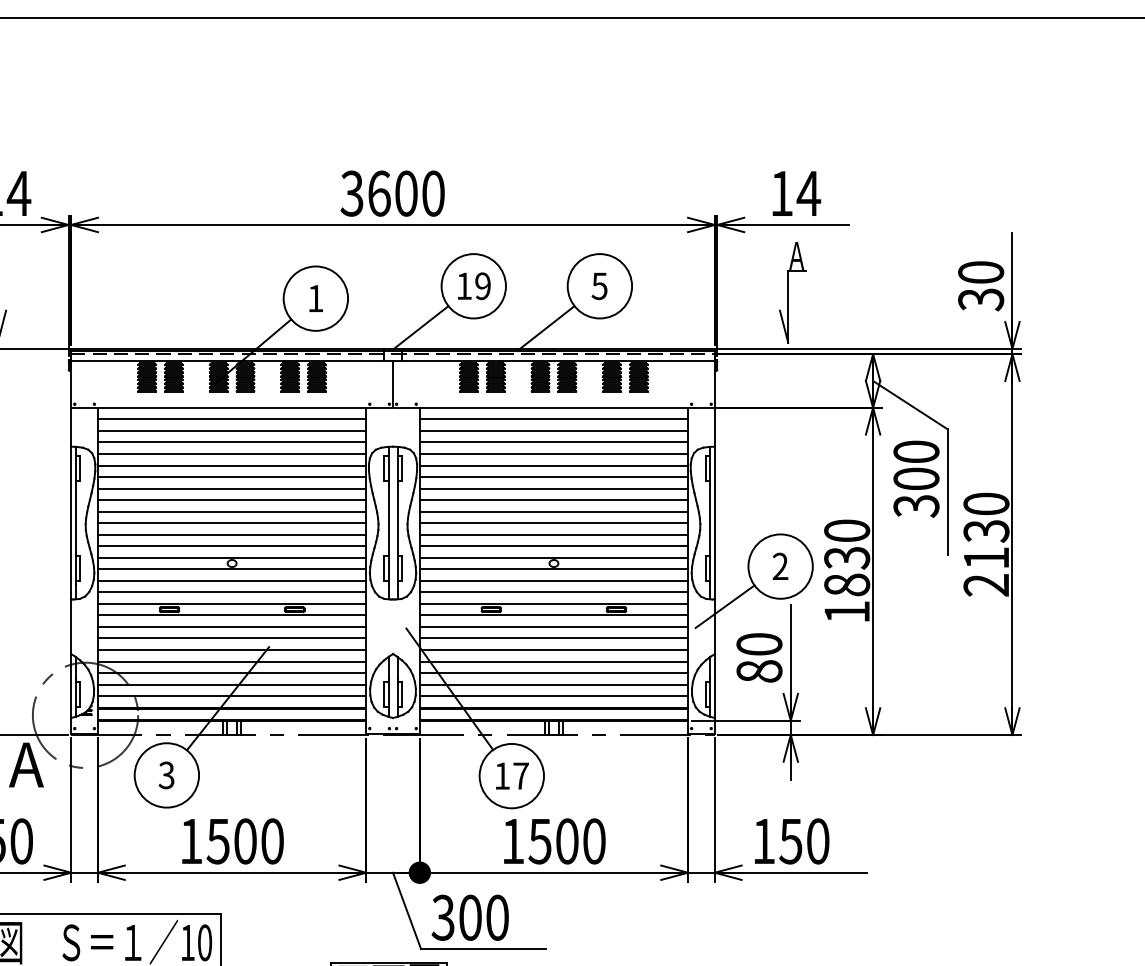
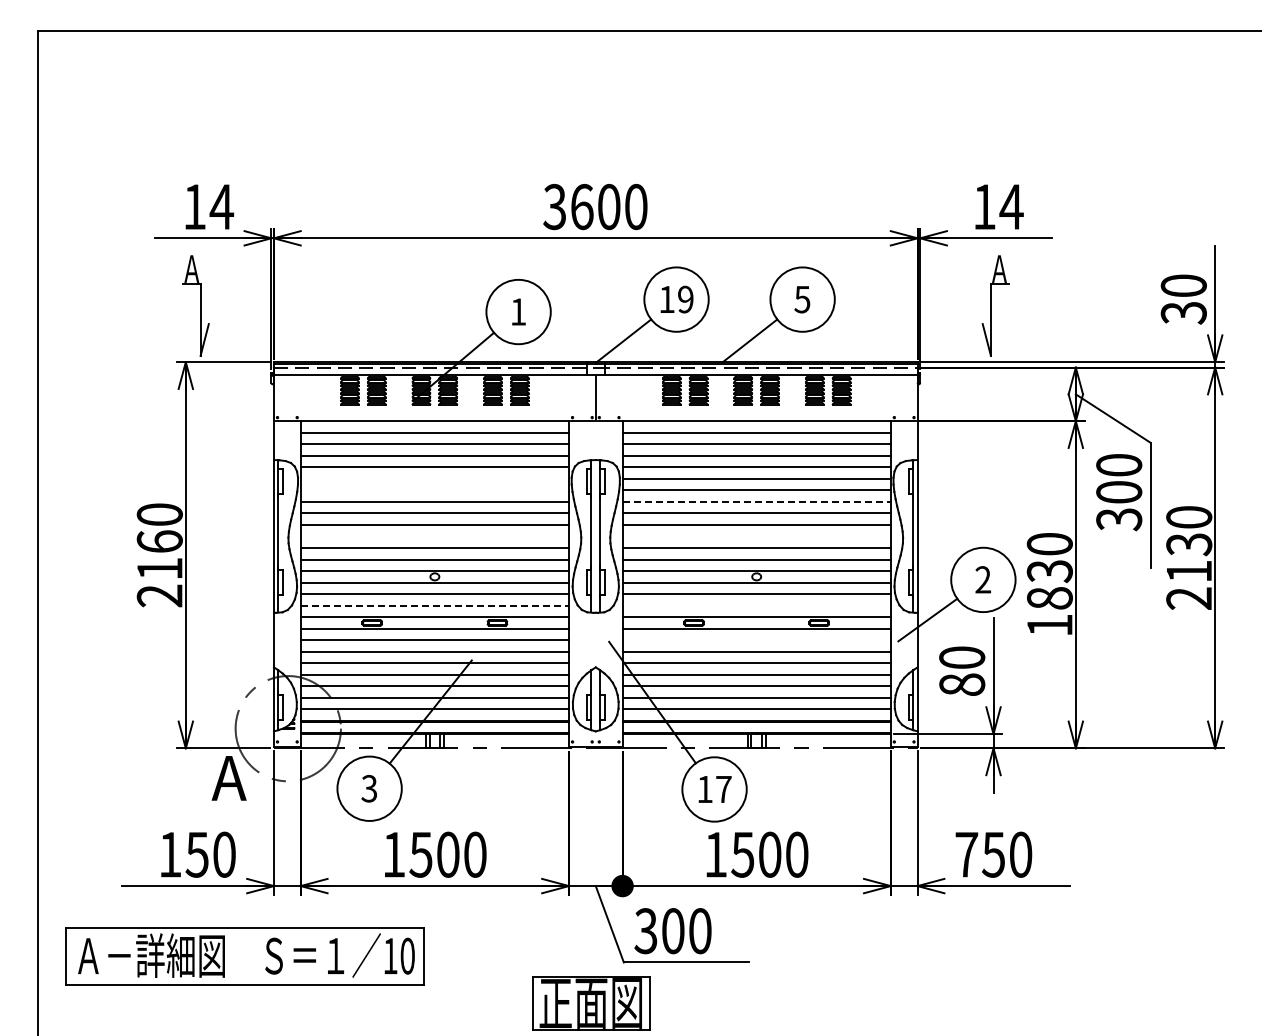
line: (231, 465) -> (434, 478), removed
line: (231, 477) -> (434, 490), removed
line: (554, 488) -> (757, 501), solid -> dashed
line: (231, 523) -> (434, 536), removed
line: (553, 523) -> (756, 536), removed
line: (232, 592) -> (435, 605), solid -> dashed
line: (553, 592) -> (756, 605), removed
line: (553, 627) -> (756, 640), removed
text: (763, 841) -> (966, 854), 150 -> 750

